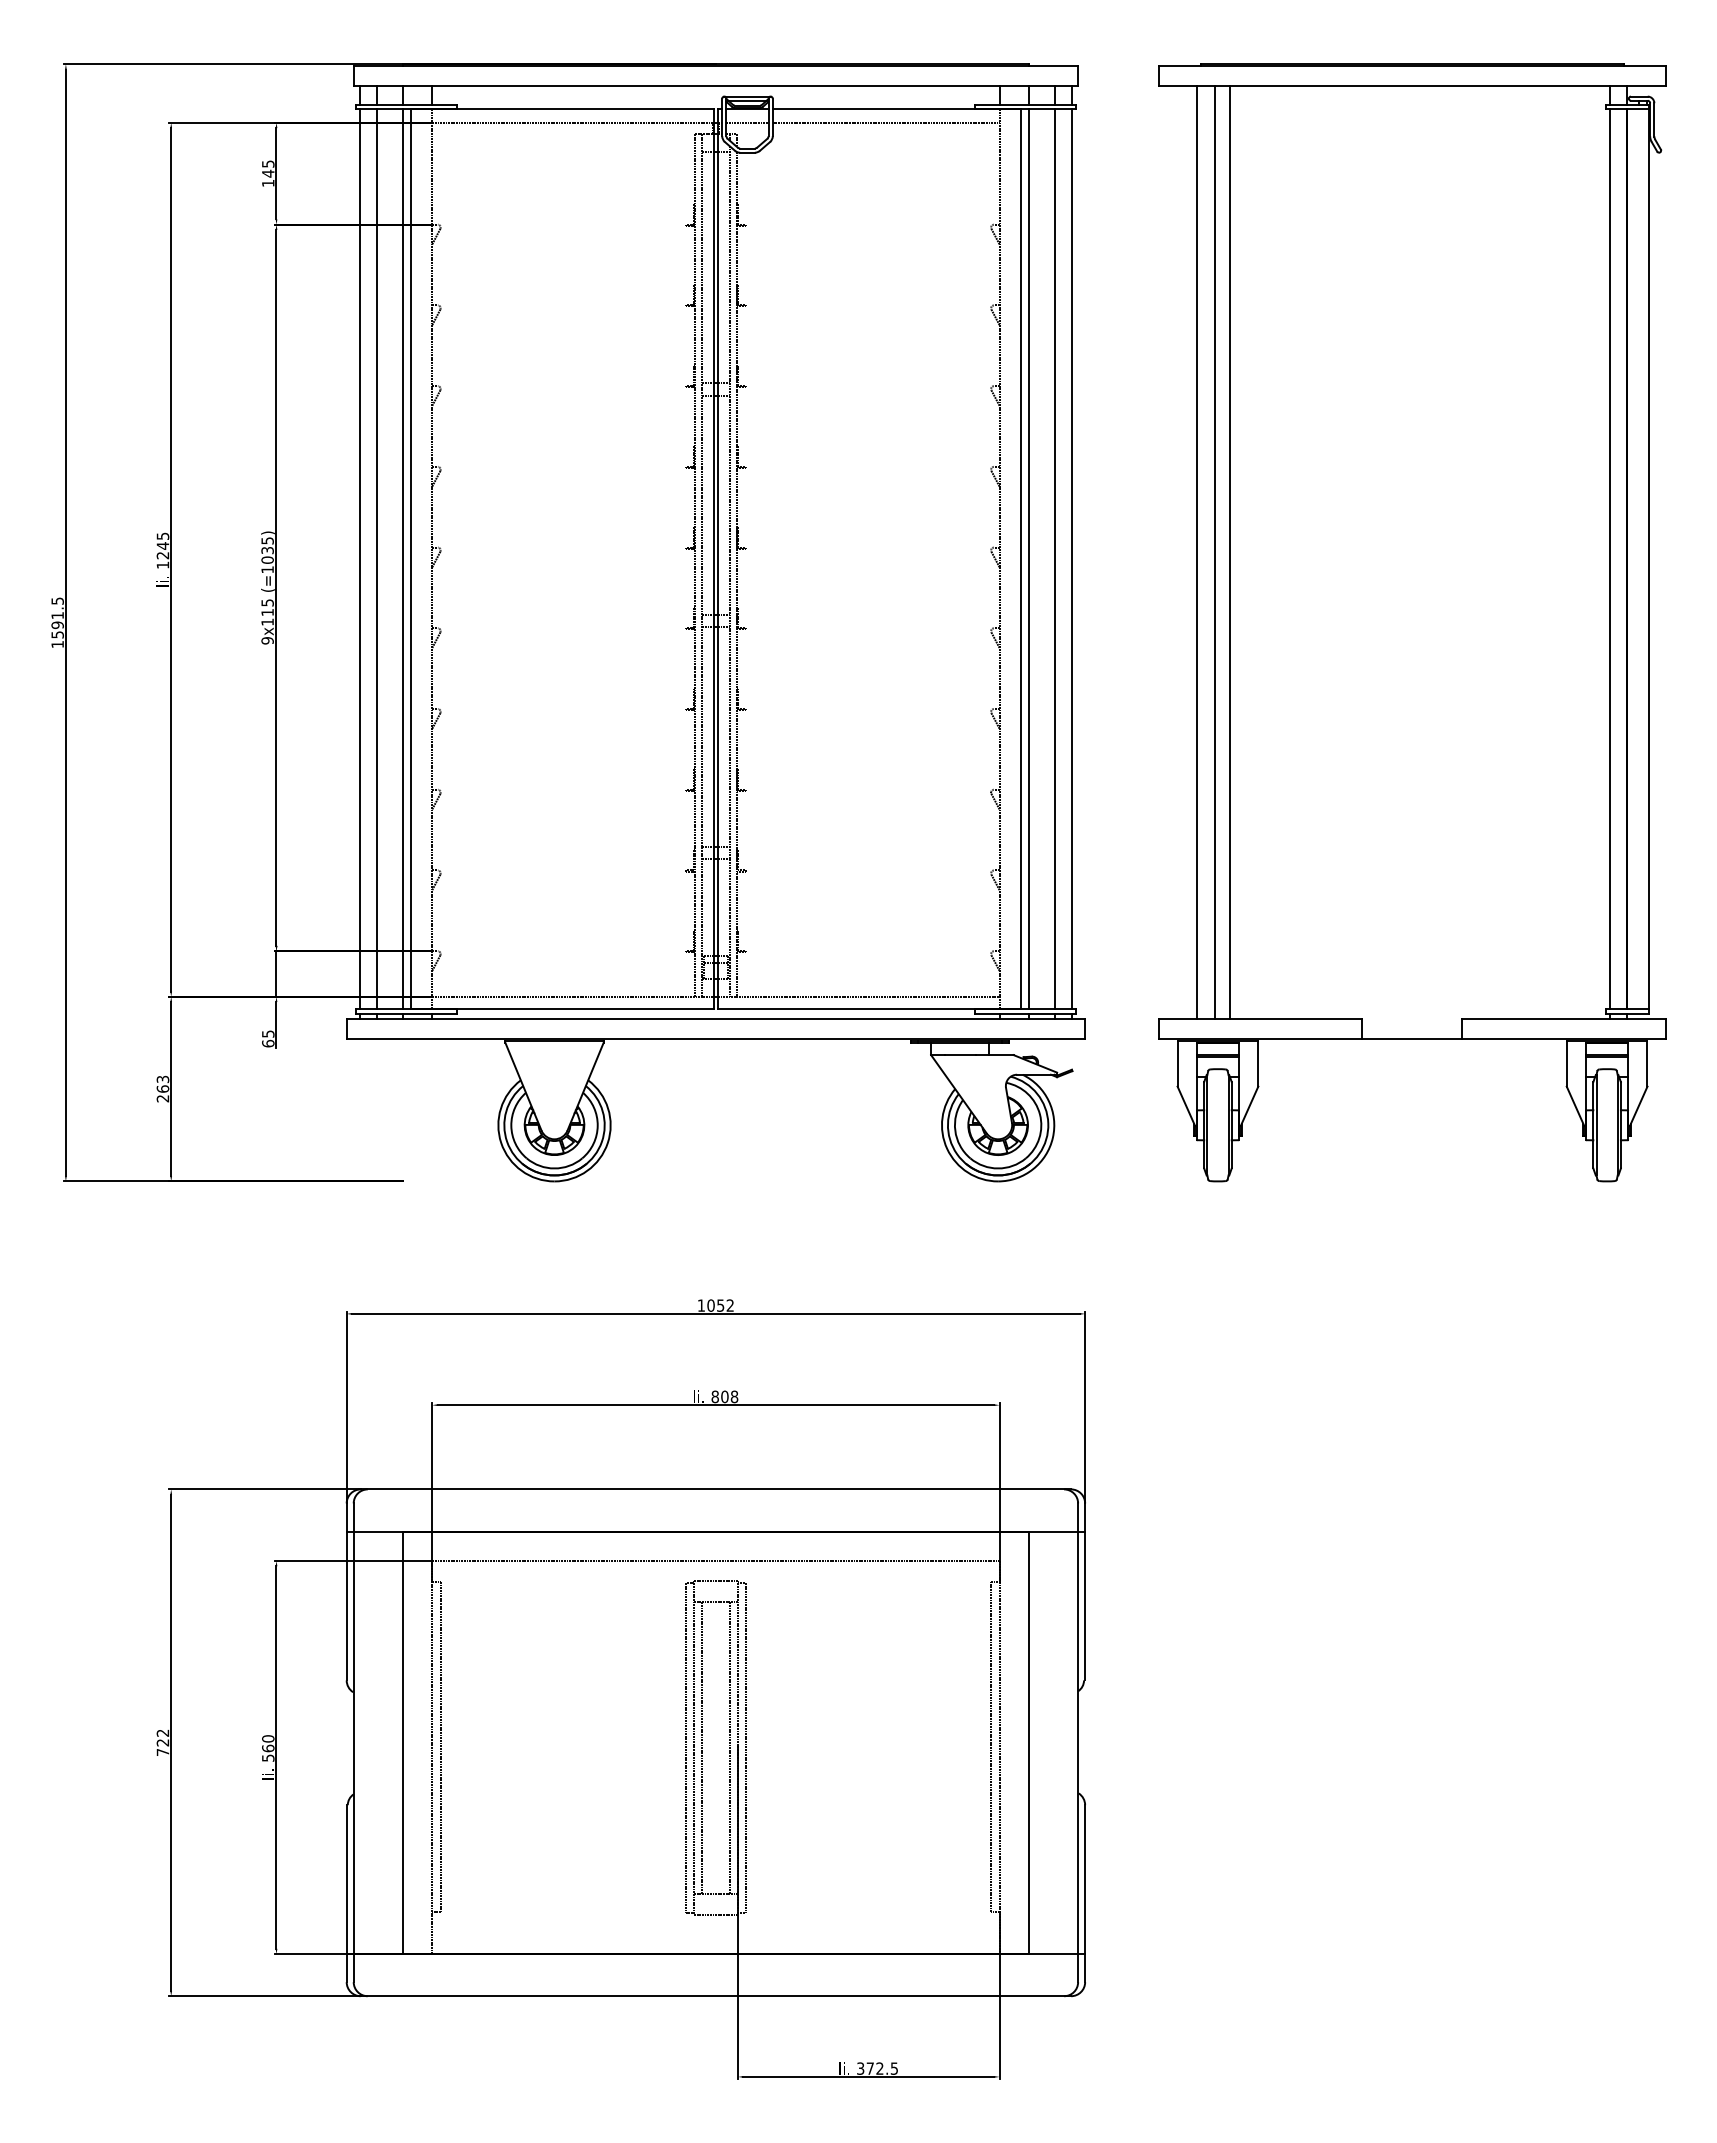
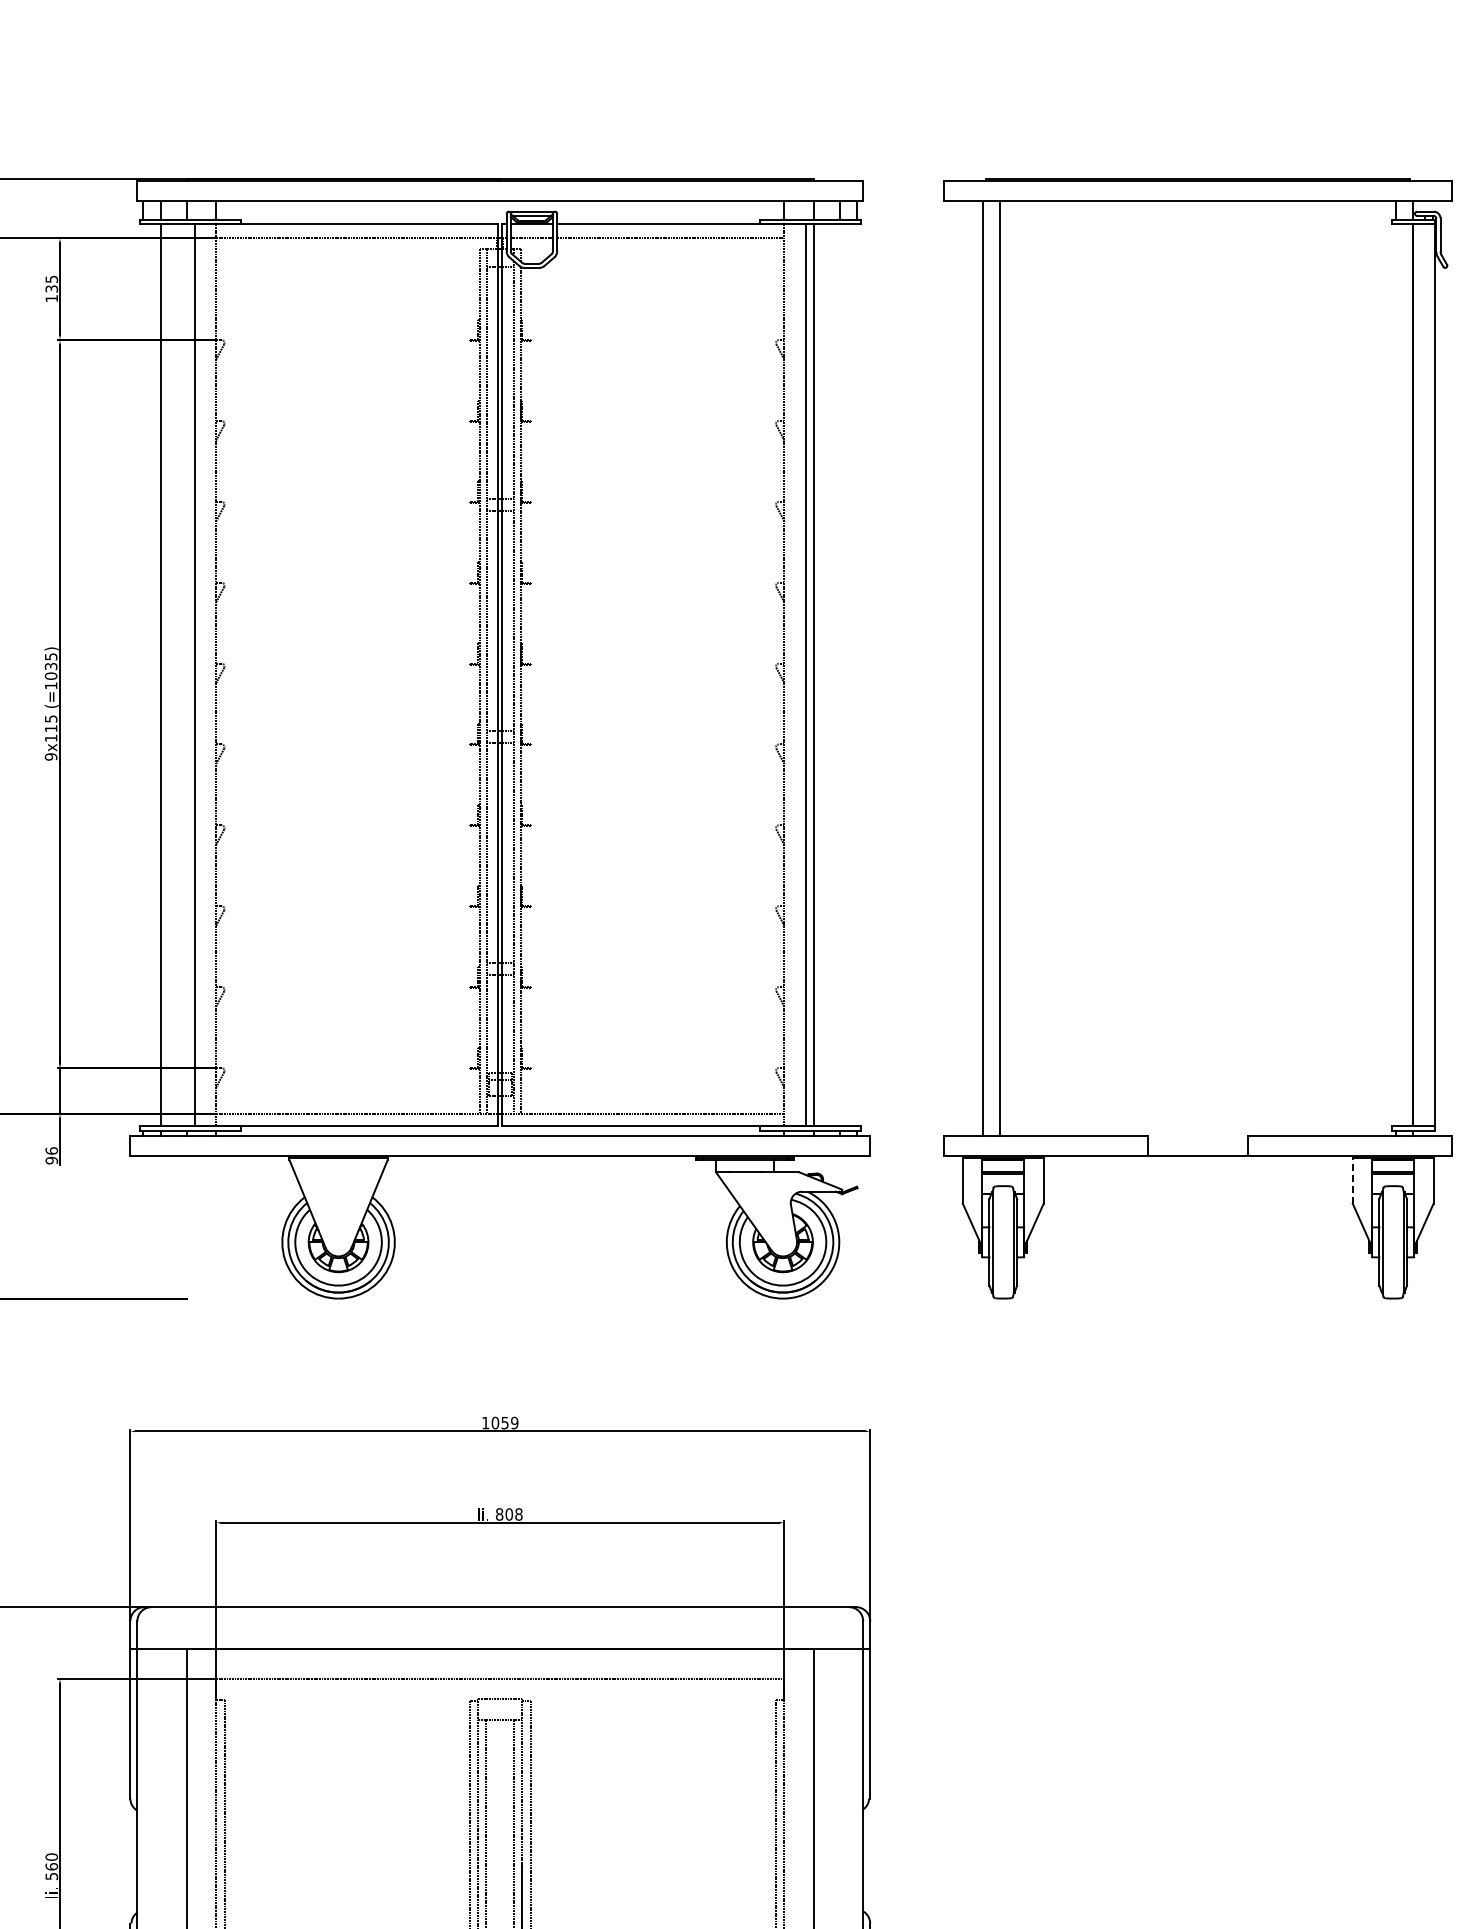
text: (268, 173) -> (52, 288), 145 -> 135
line: (1230, 552) -> (1015, 668), removed
line: (359, 558) -> (143, 674), removed
line: (402, 558) -> (186, 674), removed
line: (1054, 558) -> (839, 674), removed
line: (1072, 558) -> (857, 674), removed
line: (1609, 558) -> (1395, 674), removed
text: (268, 1038) -> (52, 1155), 65 -> 96
line: (1566, 1063) -> (1352, 1180), solid -> dashed
text: (730, 1305) -> (514, 1422), 1052 -> 1059

